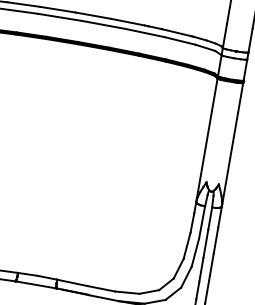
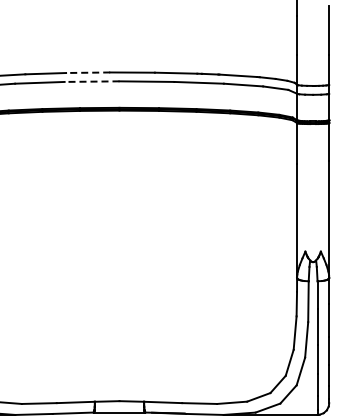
line: (57, 9) -> (87, 72), solid -> dashed
line: (59, 17) -> (91, 81), solid -> dashed

